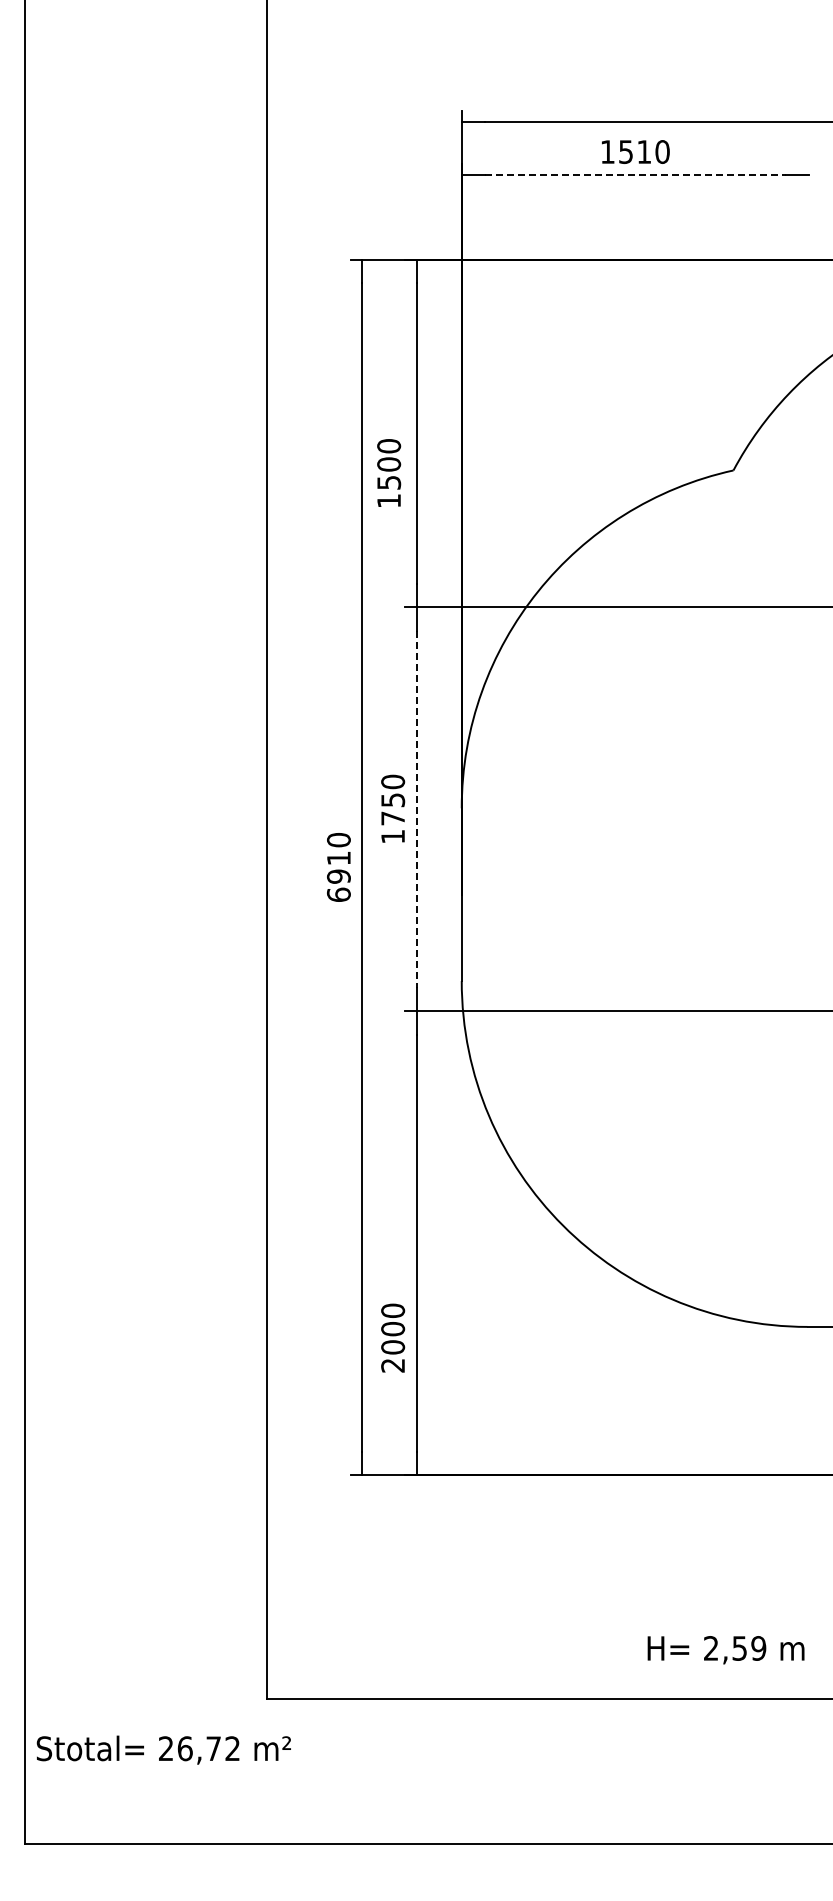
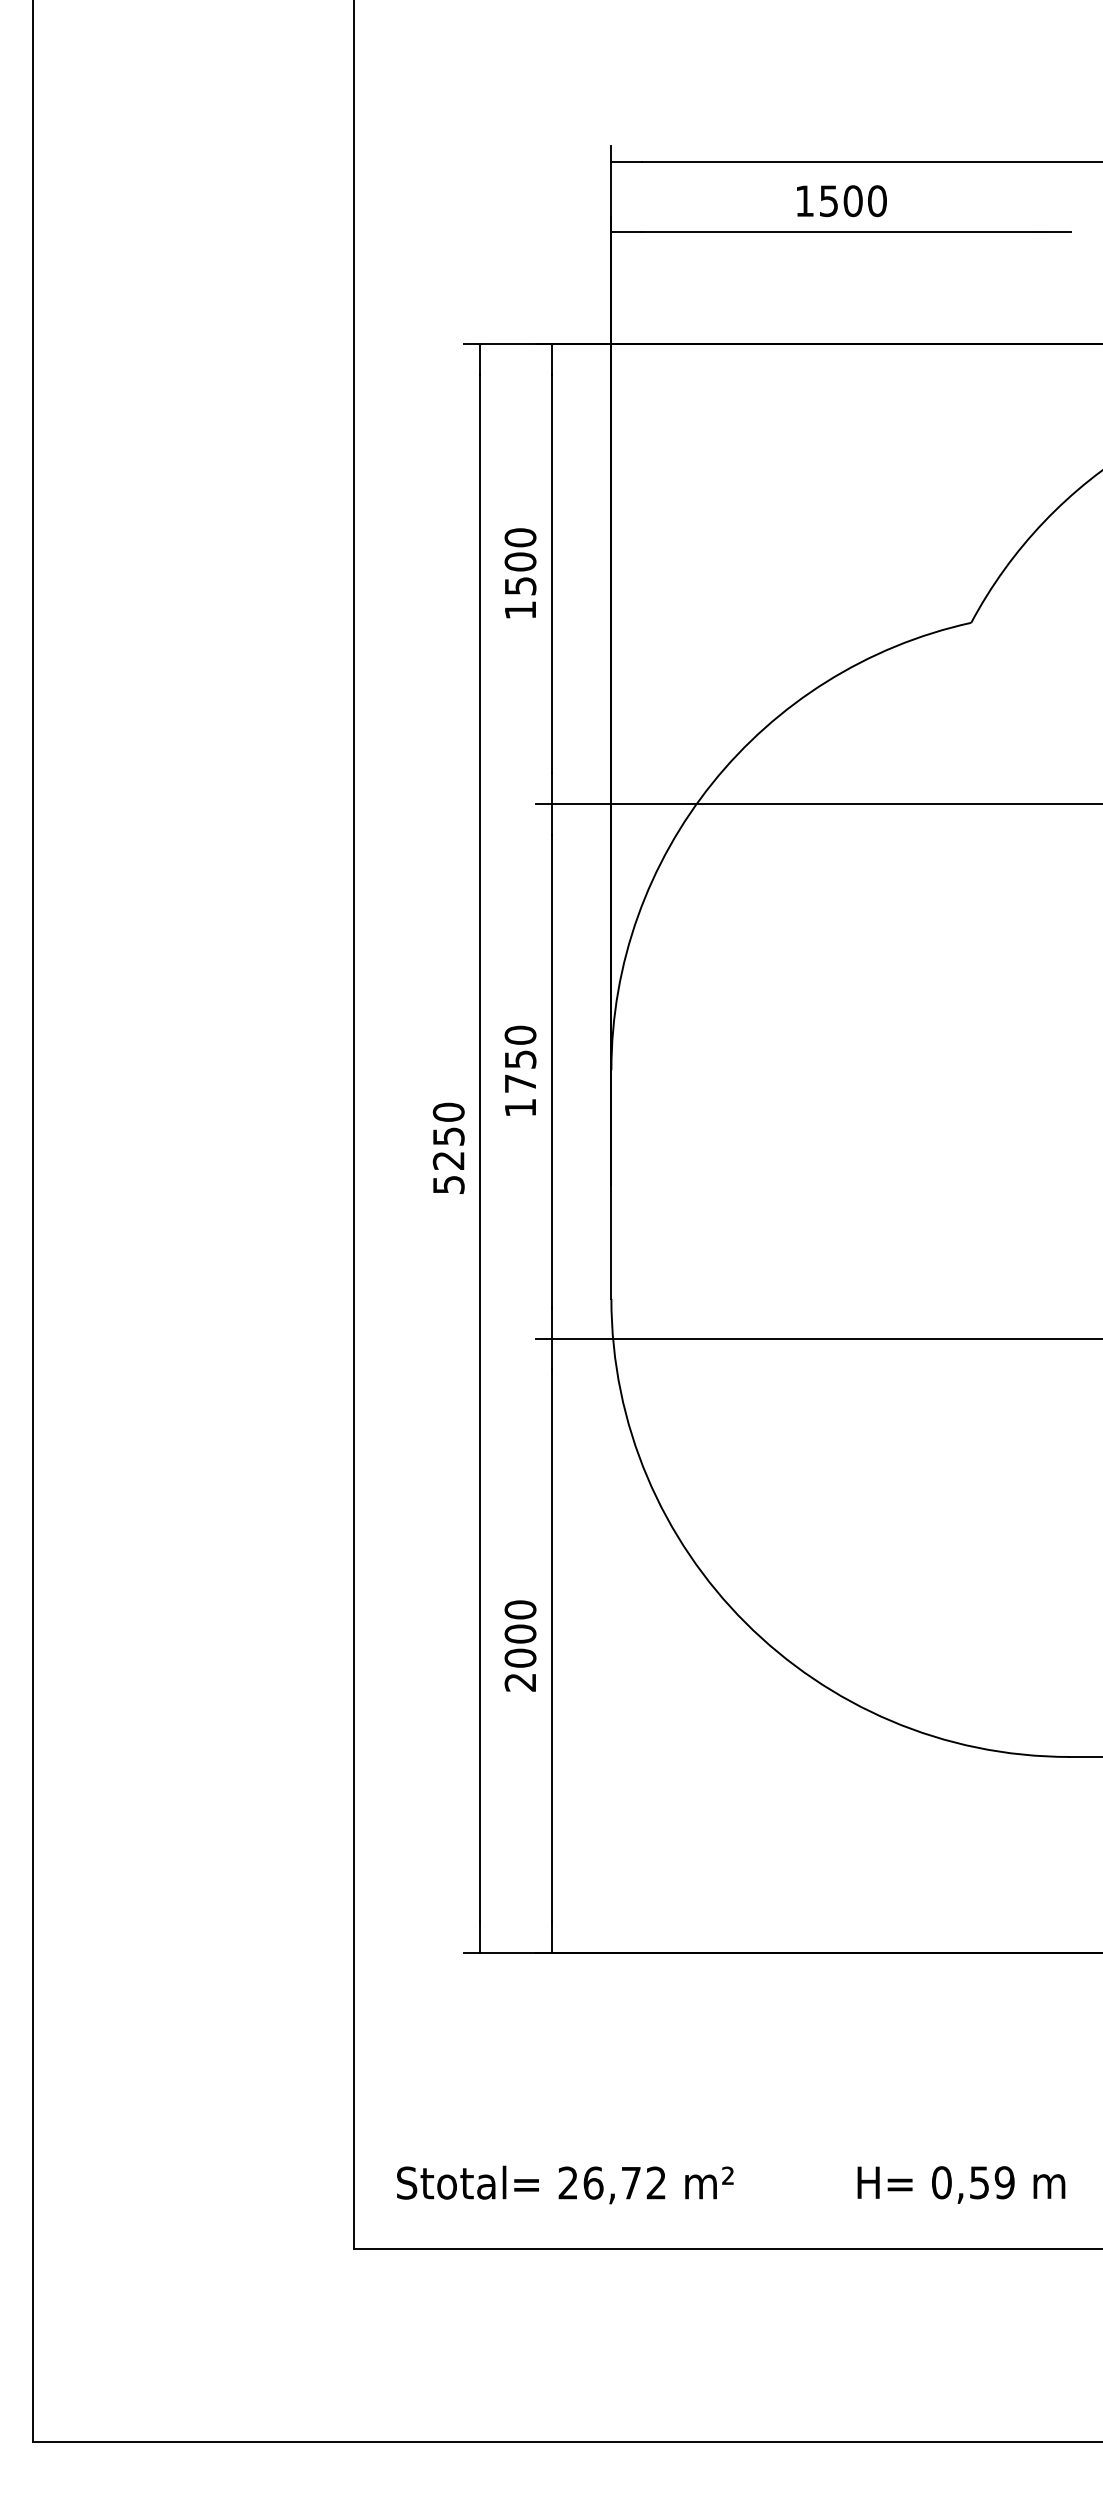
text: (644, 151) -> (853, 200), 1510 -> 1500
line: (635, 175) -> (841, 232), dashed -> solid
text: (389, 472) -> (521, 572), moved
line: (416, 809) -> (551, 1071), dashed -> solid
text: (338, 876) -> (448, 1160), 6910 -> 5250
text: (393, 1337) -> (521, 1645), moved
text: (710, 1648) -> (940, 2182), 2,59 -> 0,59
text: (163, 1749) -> (564, 2184), moved

